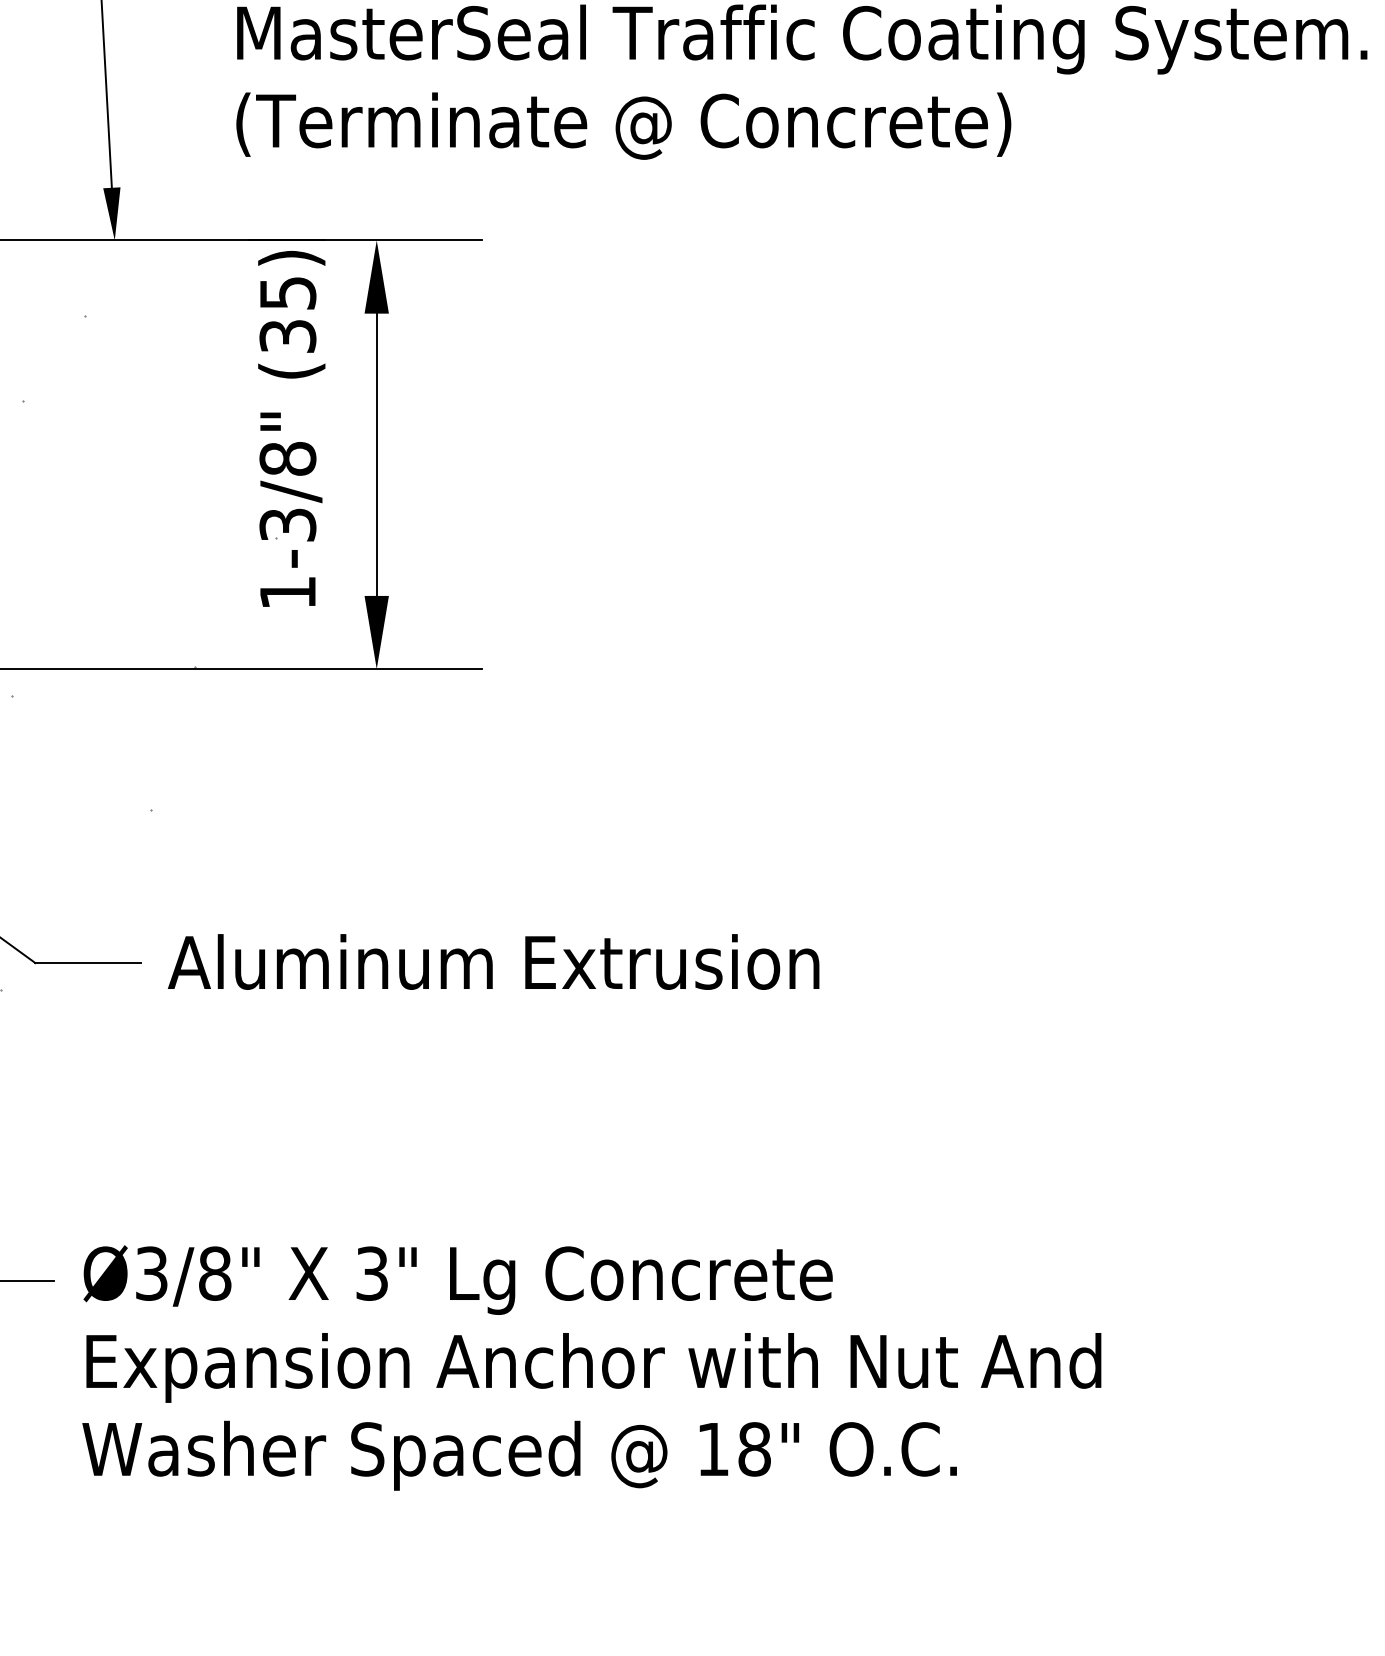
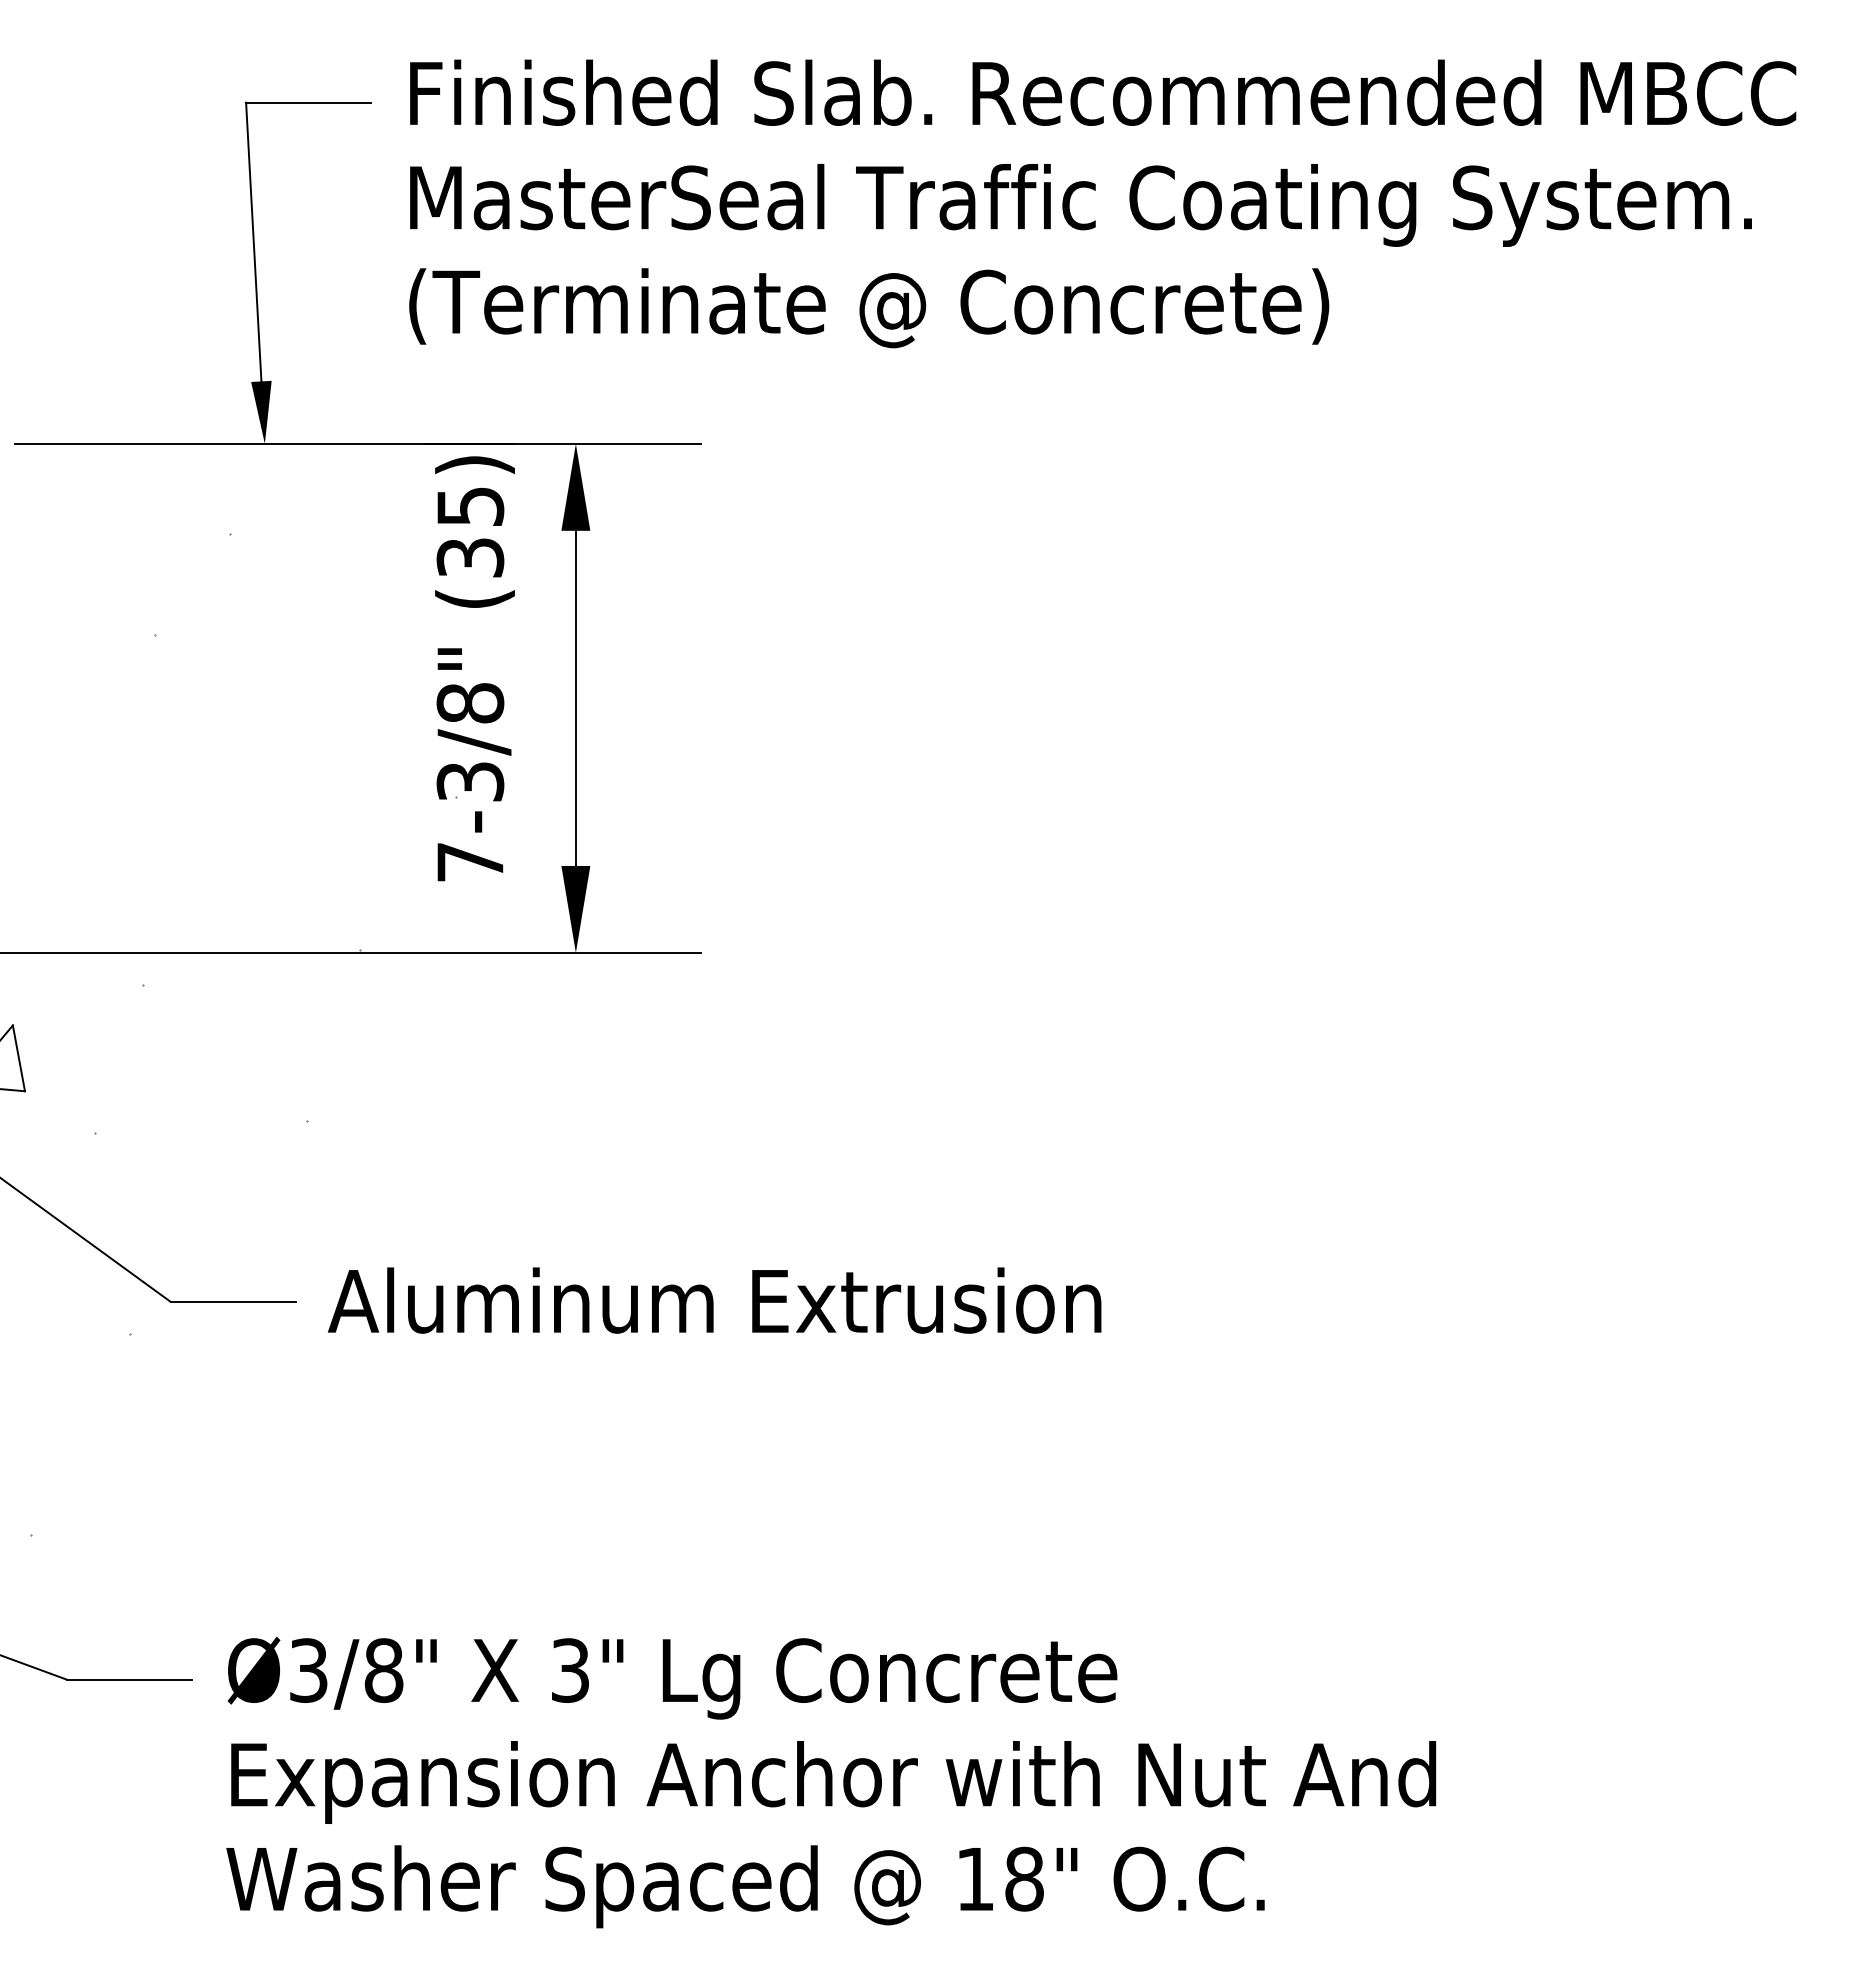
text: (287, 593) -> (470, 862), 1-3/8" -> 7-3/8"

